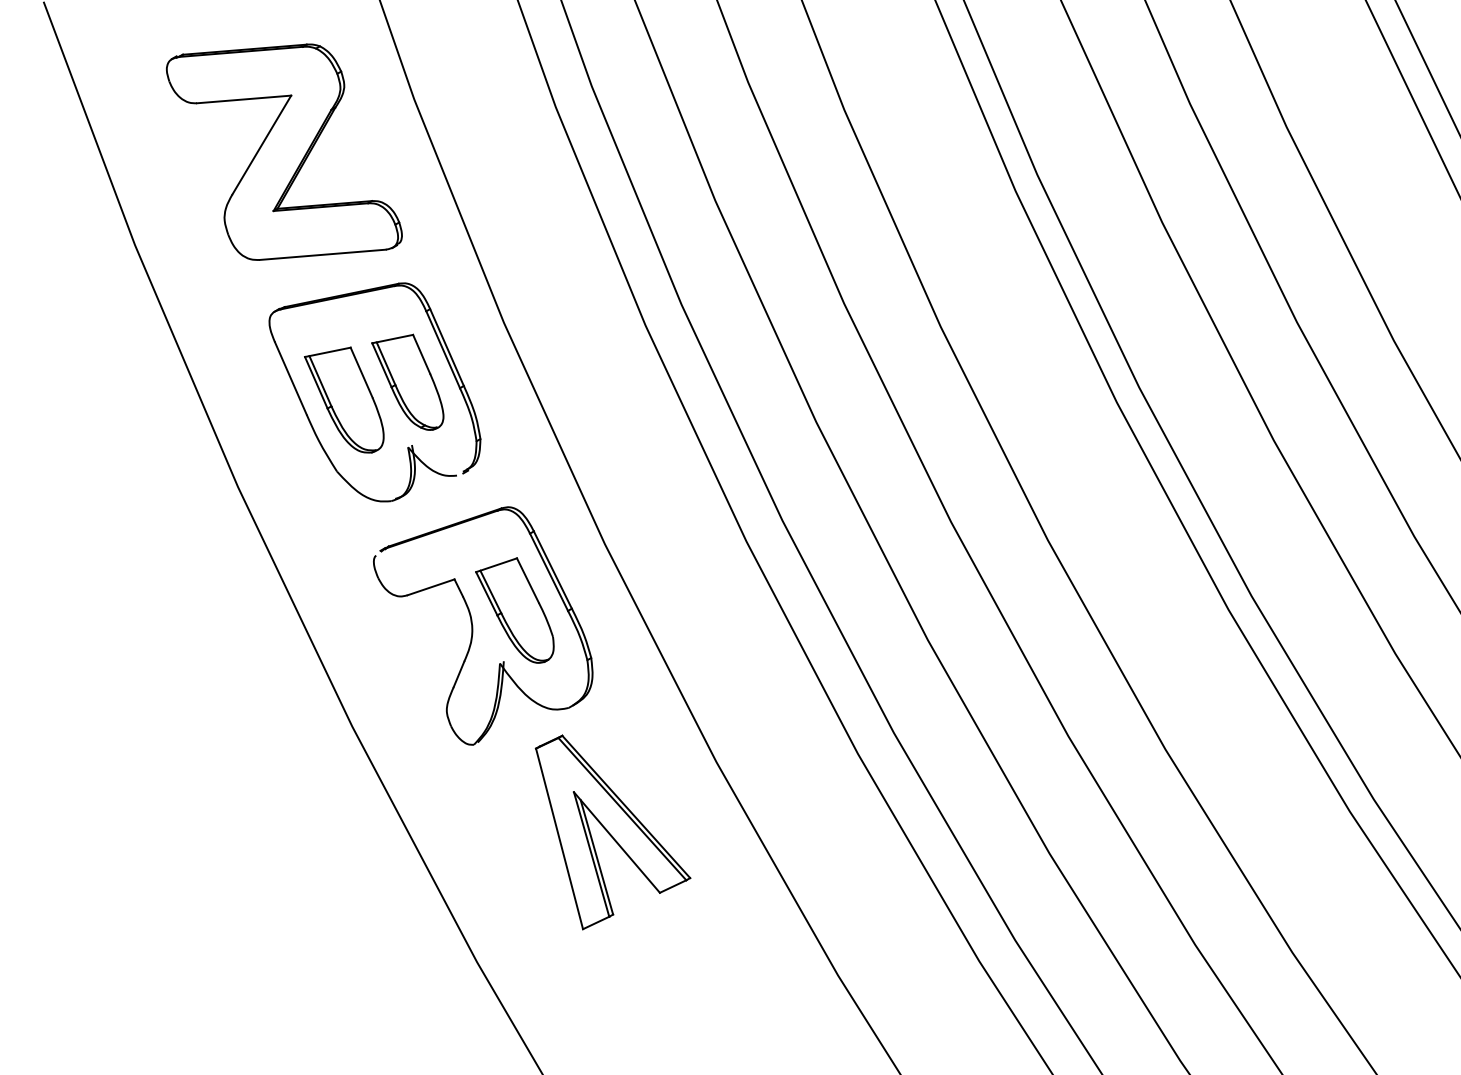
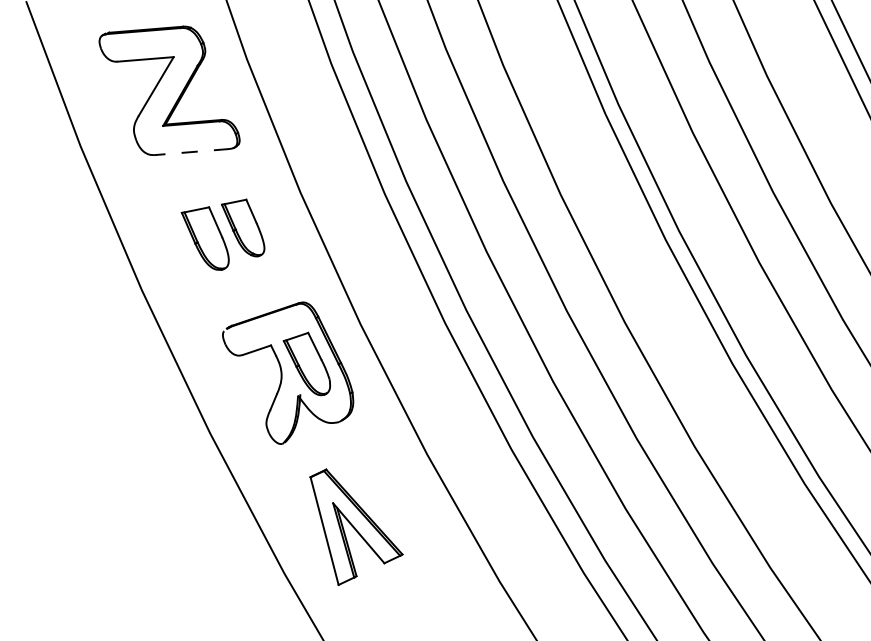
line: (322, 255) -> (192, 152), solid -> dashed
part: (410, 445) -> (244, 265), removed
part: (613, 831) -> (356, 526), moved

